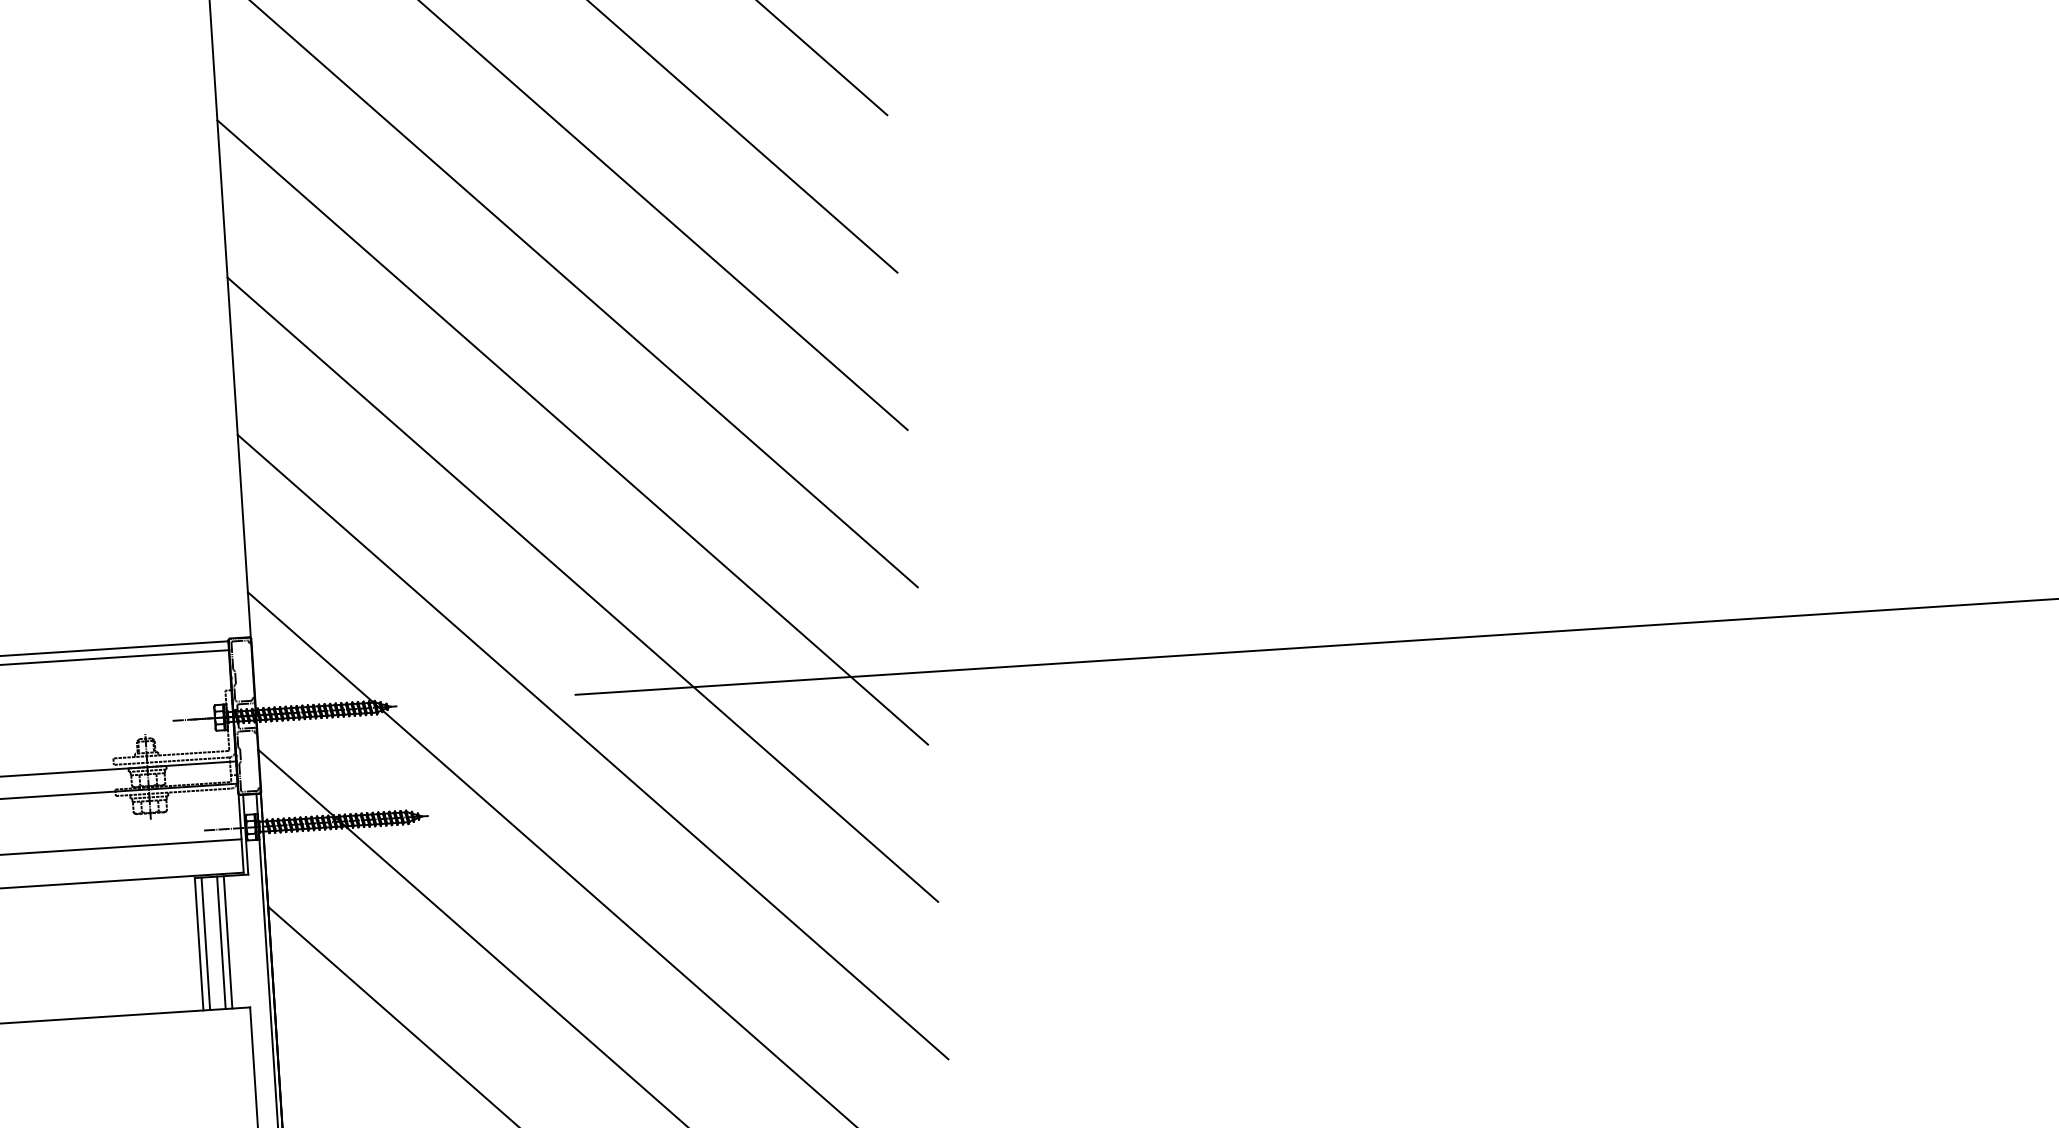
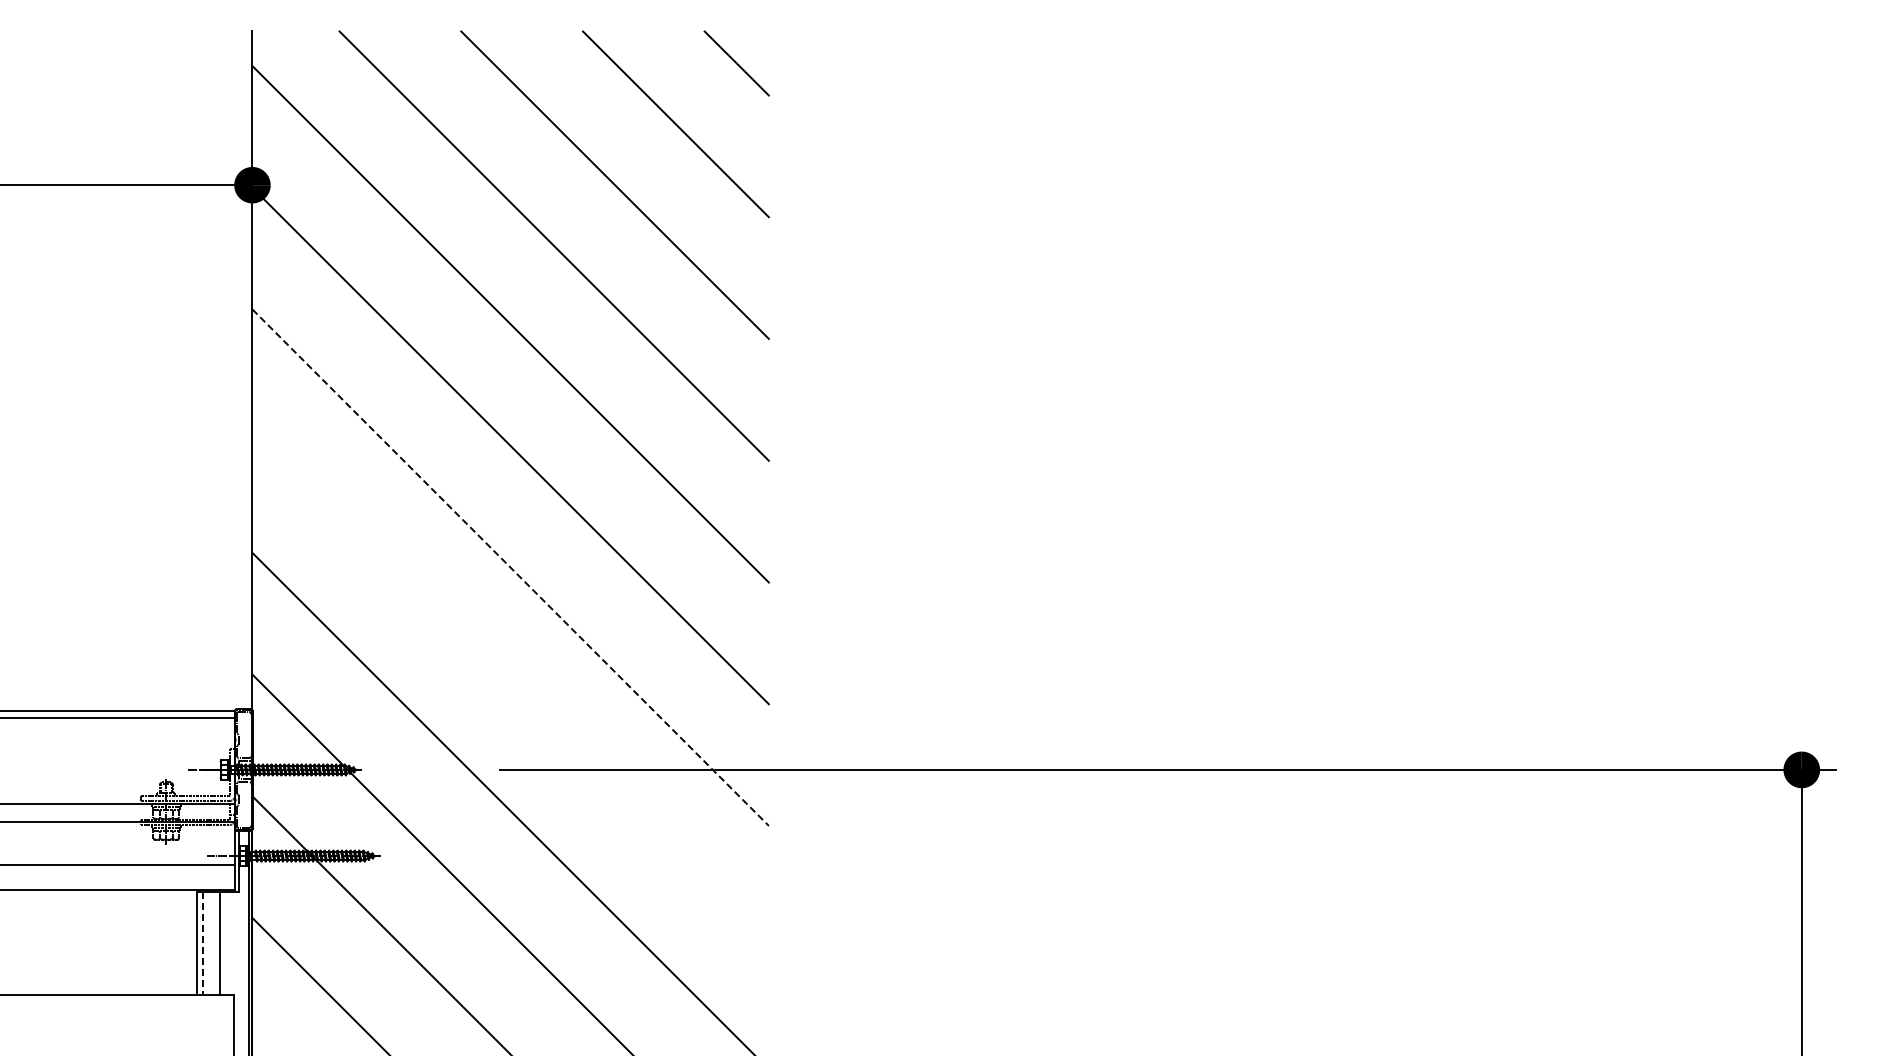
line: (573, 433) -> (511, 568), solid -> dashed
line: (582, 589) -> (510, 689), removed
line: (221, 942) -> (214, 943), removed
line: (205, 943) -> (202, 943), solid -> dashed

